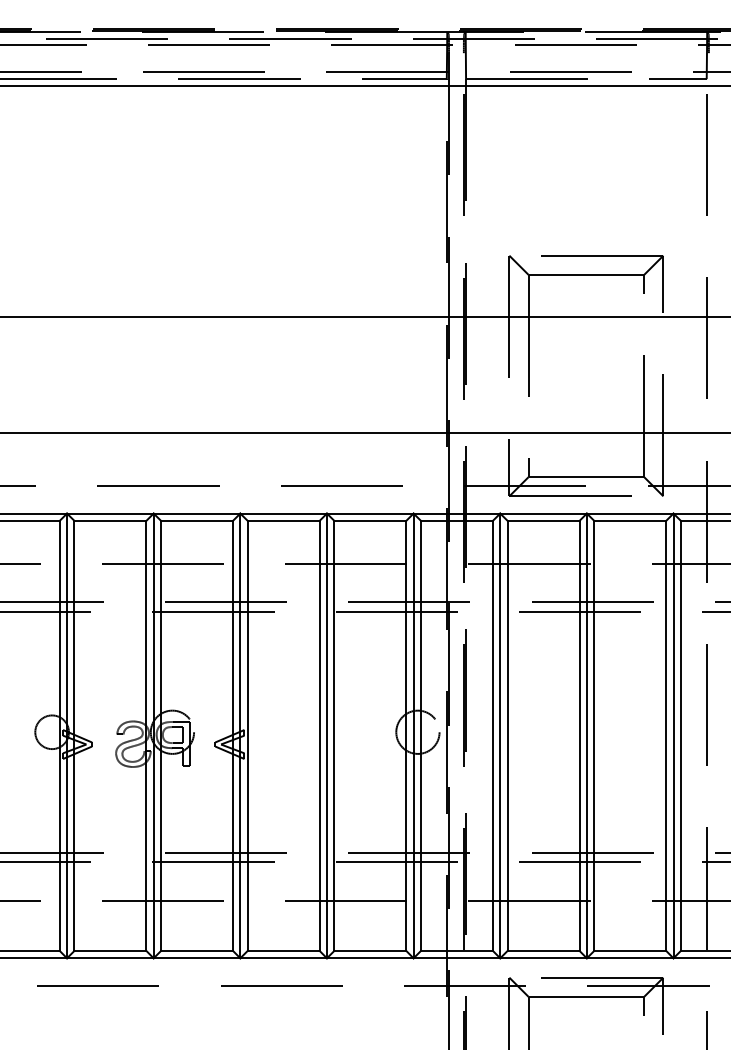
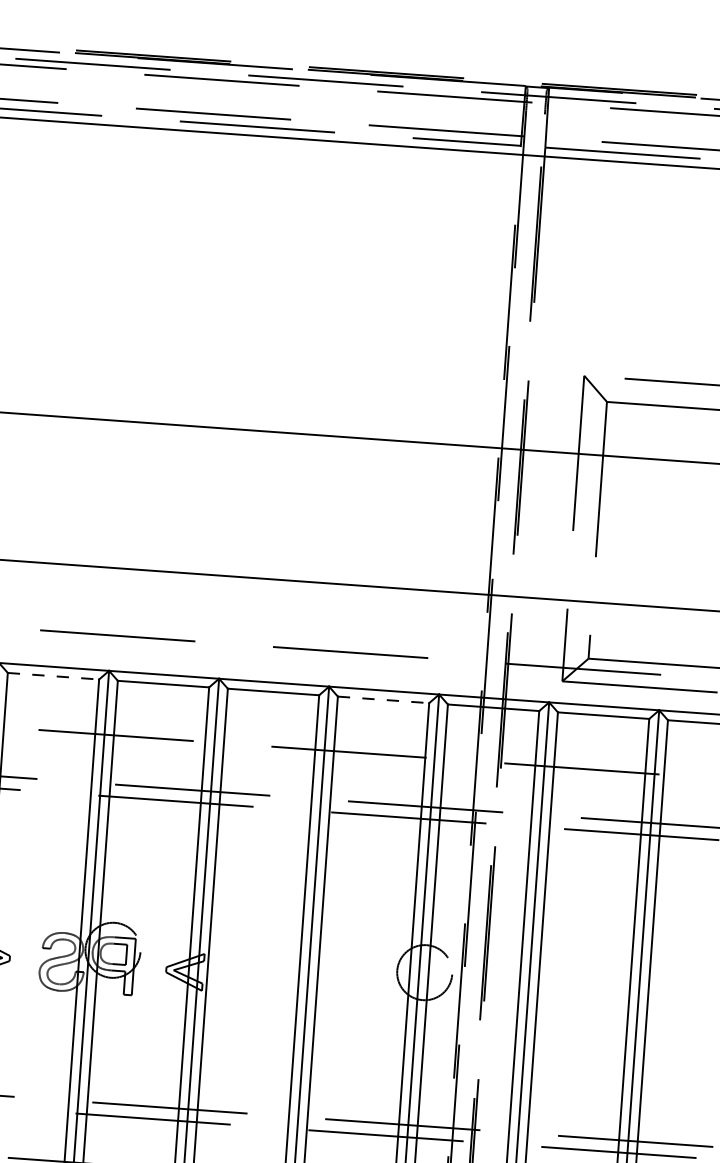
line: (110, 520) -> (53, 675), solid -> dashed
line: (370, 520) -> (383, 699), solid -> dashed

